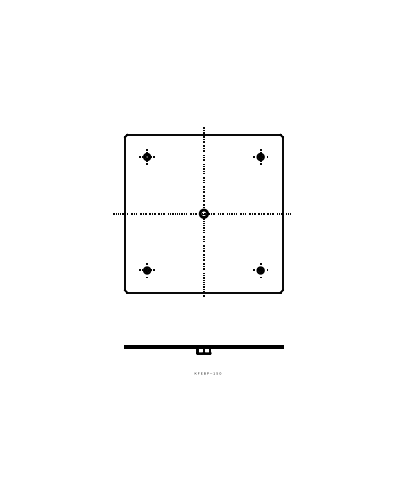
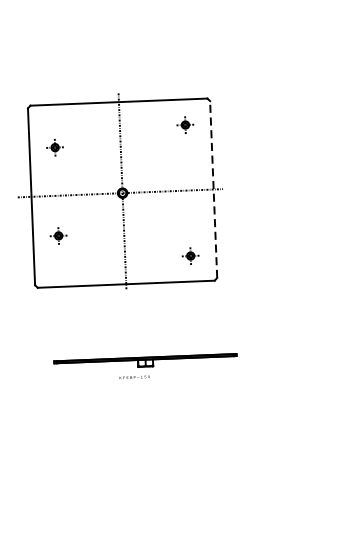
part: (146, 156) -> (54, 147), moved
line: (282, 213) -> (213, 189), solid -> dashed
part: (146, 270) -> (57, 235), moved
part: (203, 349) -> (145, 361), moved

